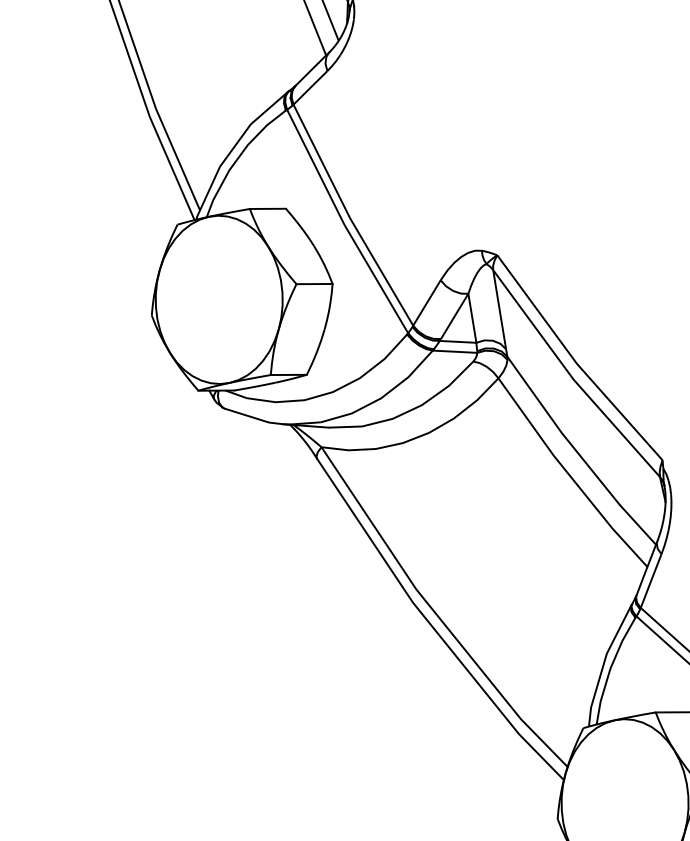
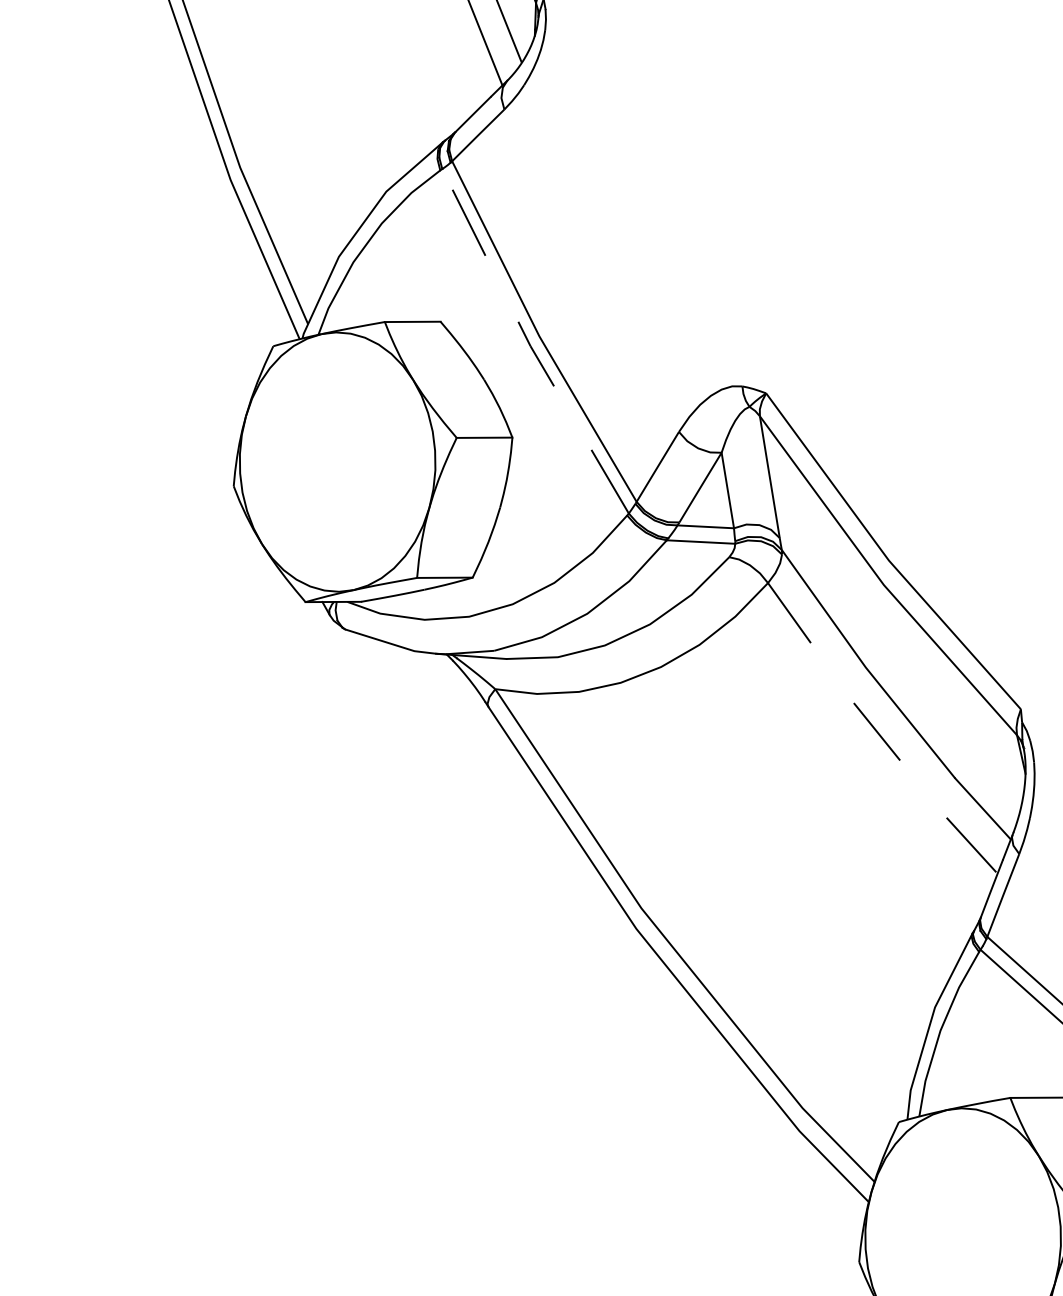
line: (343, 223) -> (529, 344), solid -> dashed
line: (569, 475) -> (877, 732), solid -> dashed

